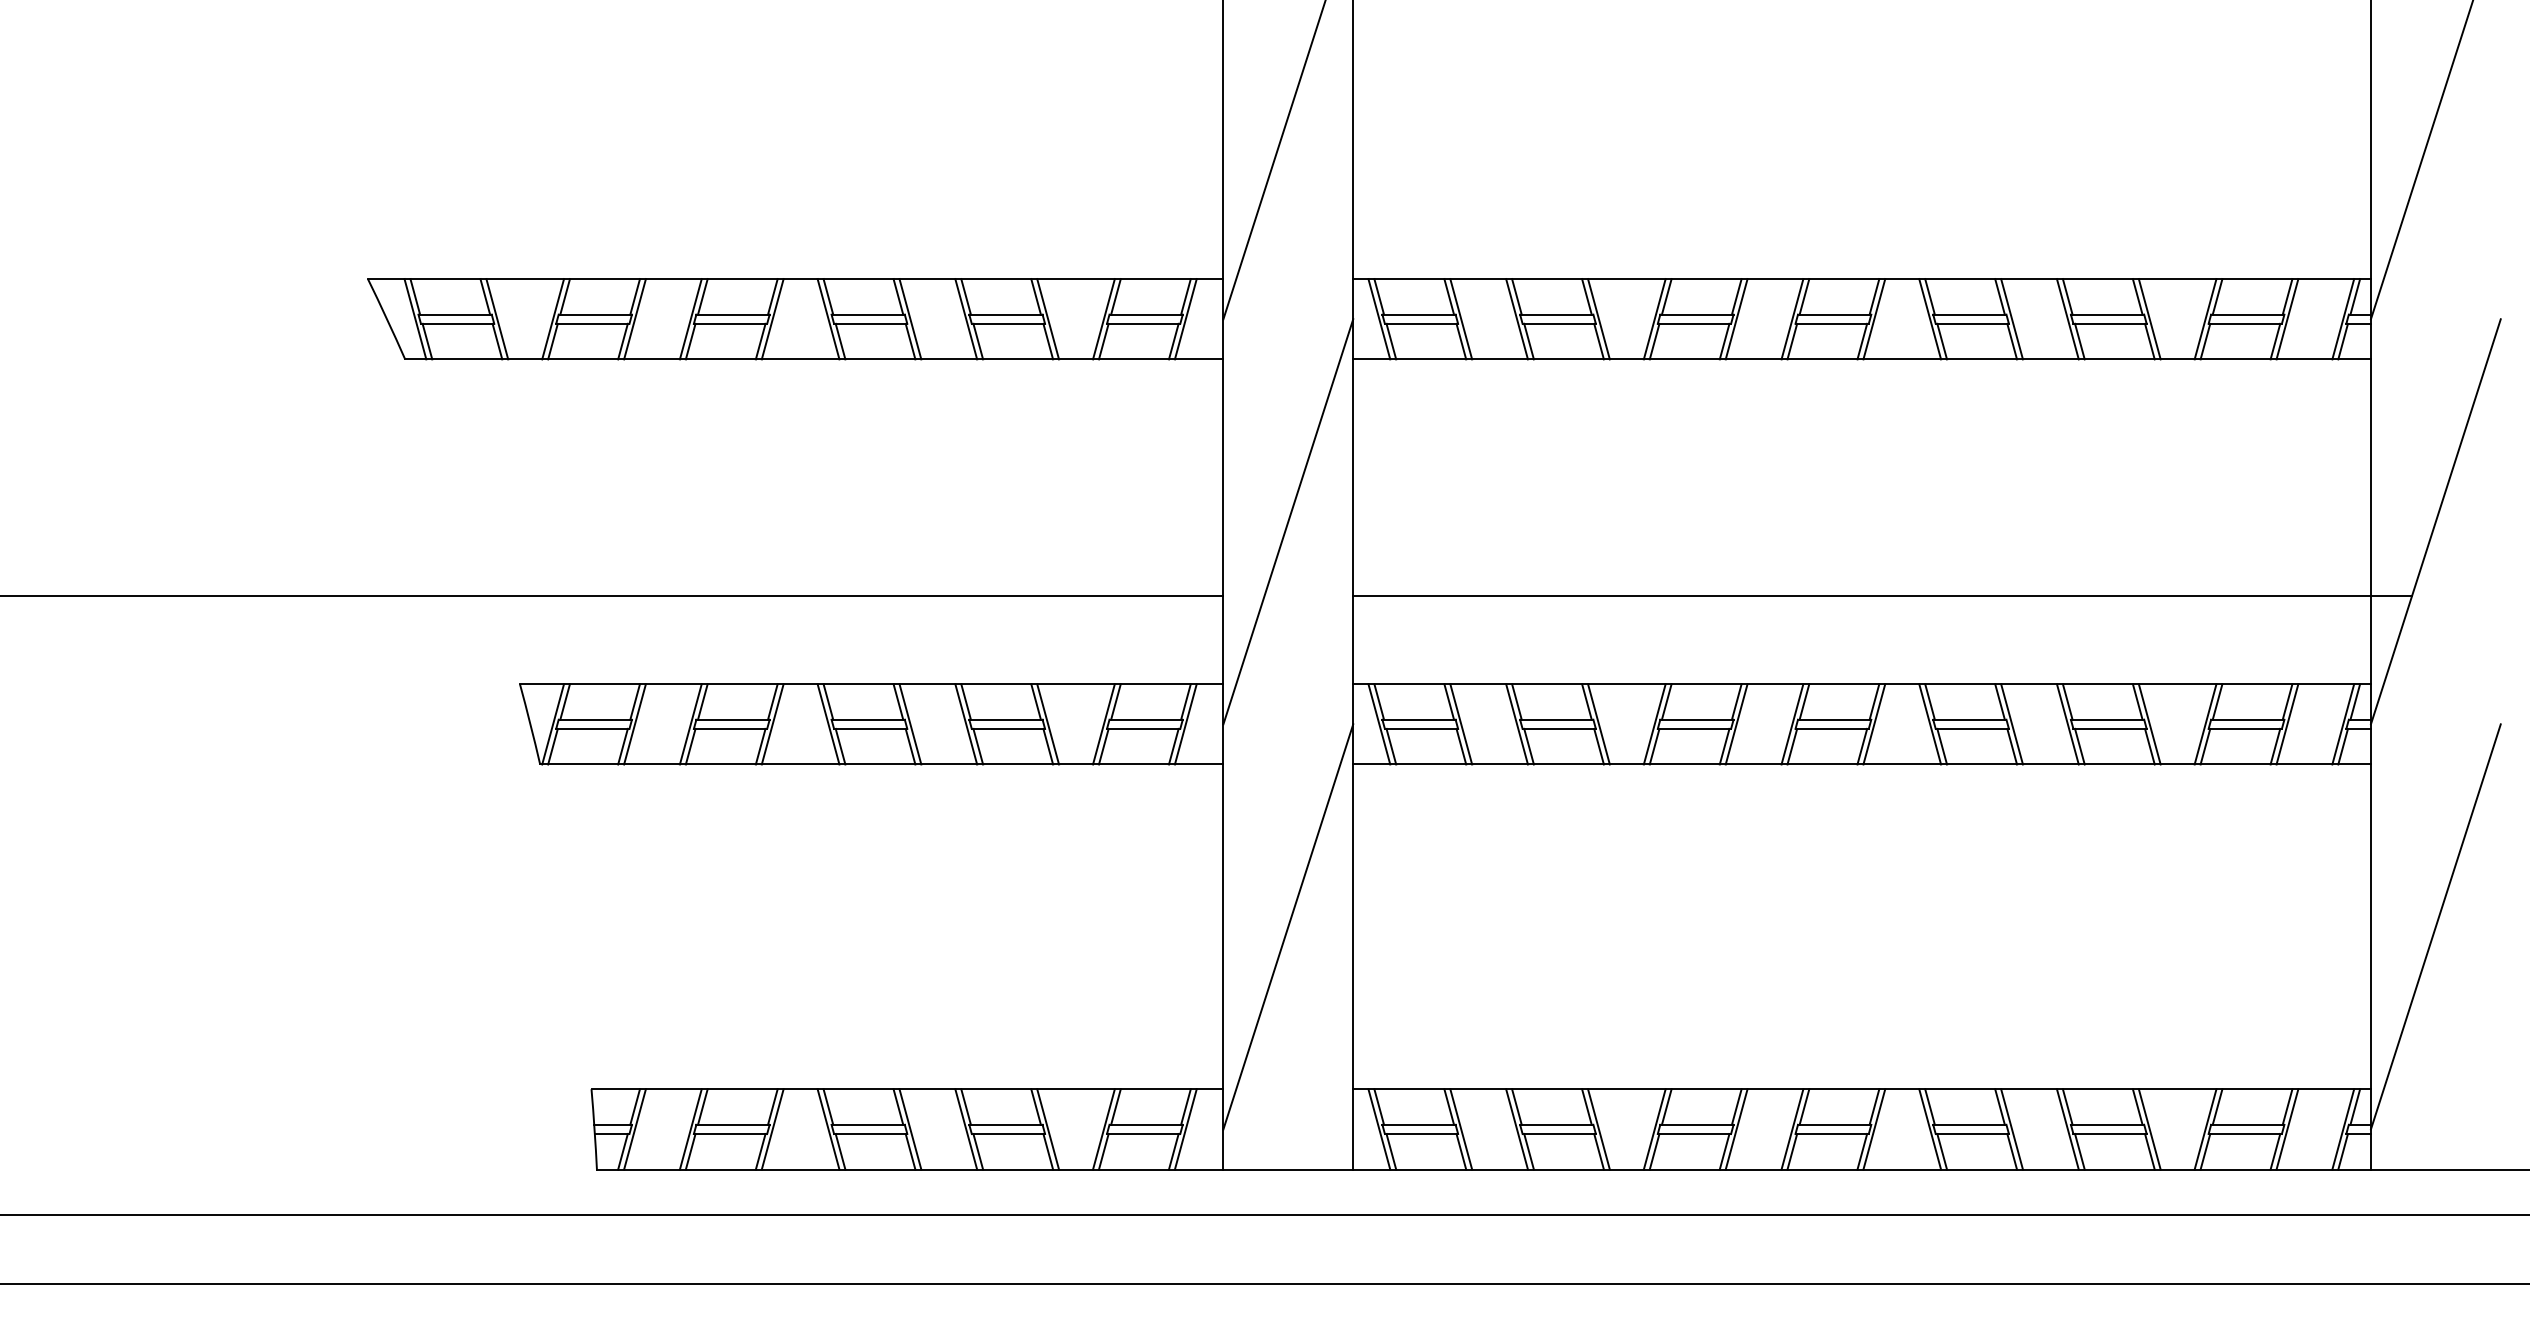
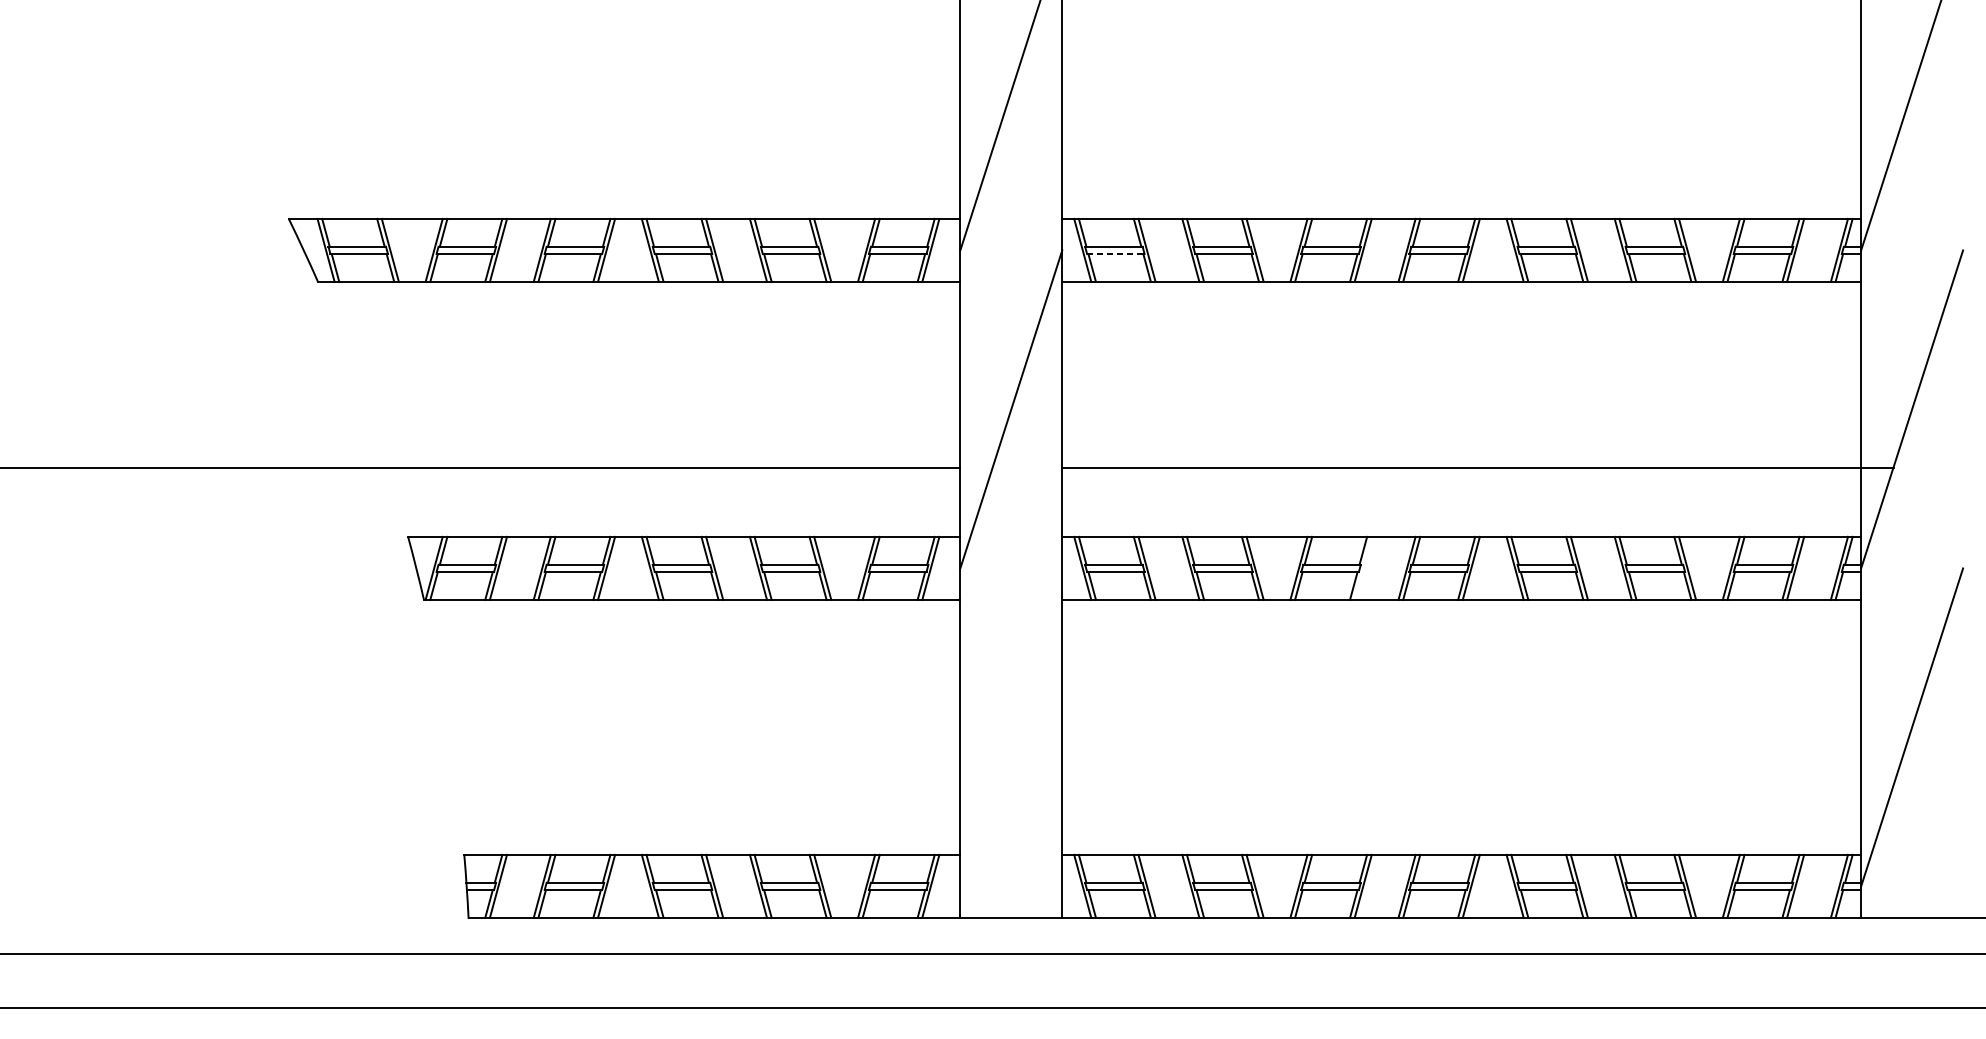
line: (1421, 323) -> (1115, 253), solid -> dashed
line: (1736, 724) -> (1363, 568), removed
line: (1288, 926) -> (1011, 727), removed

